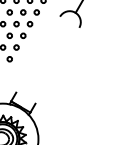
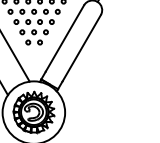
line: (37, 54) -> (64, 38), added
line: (57, 66) -> (81, 48), added

